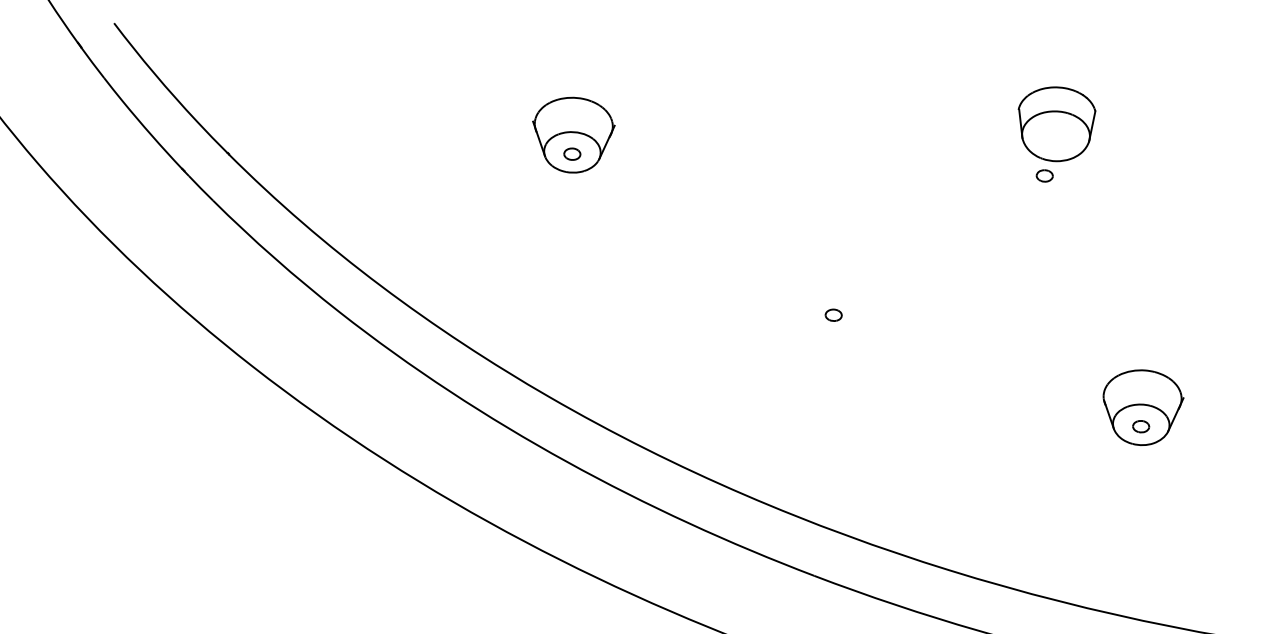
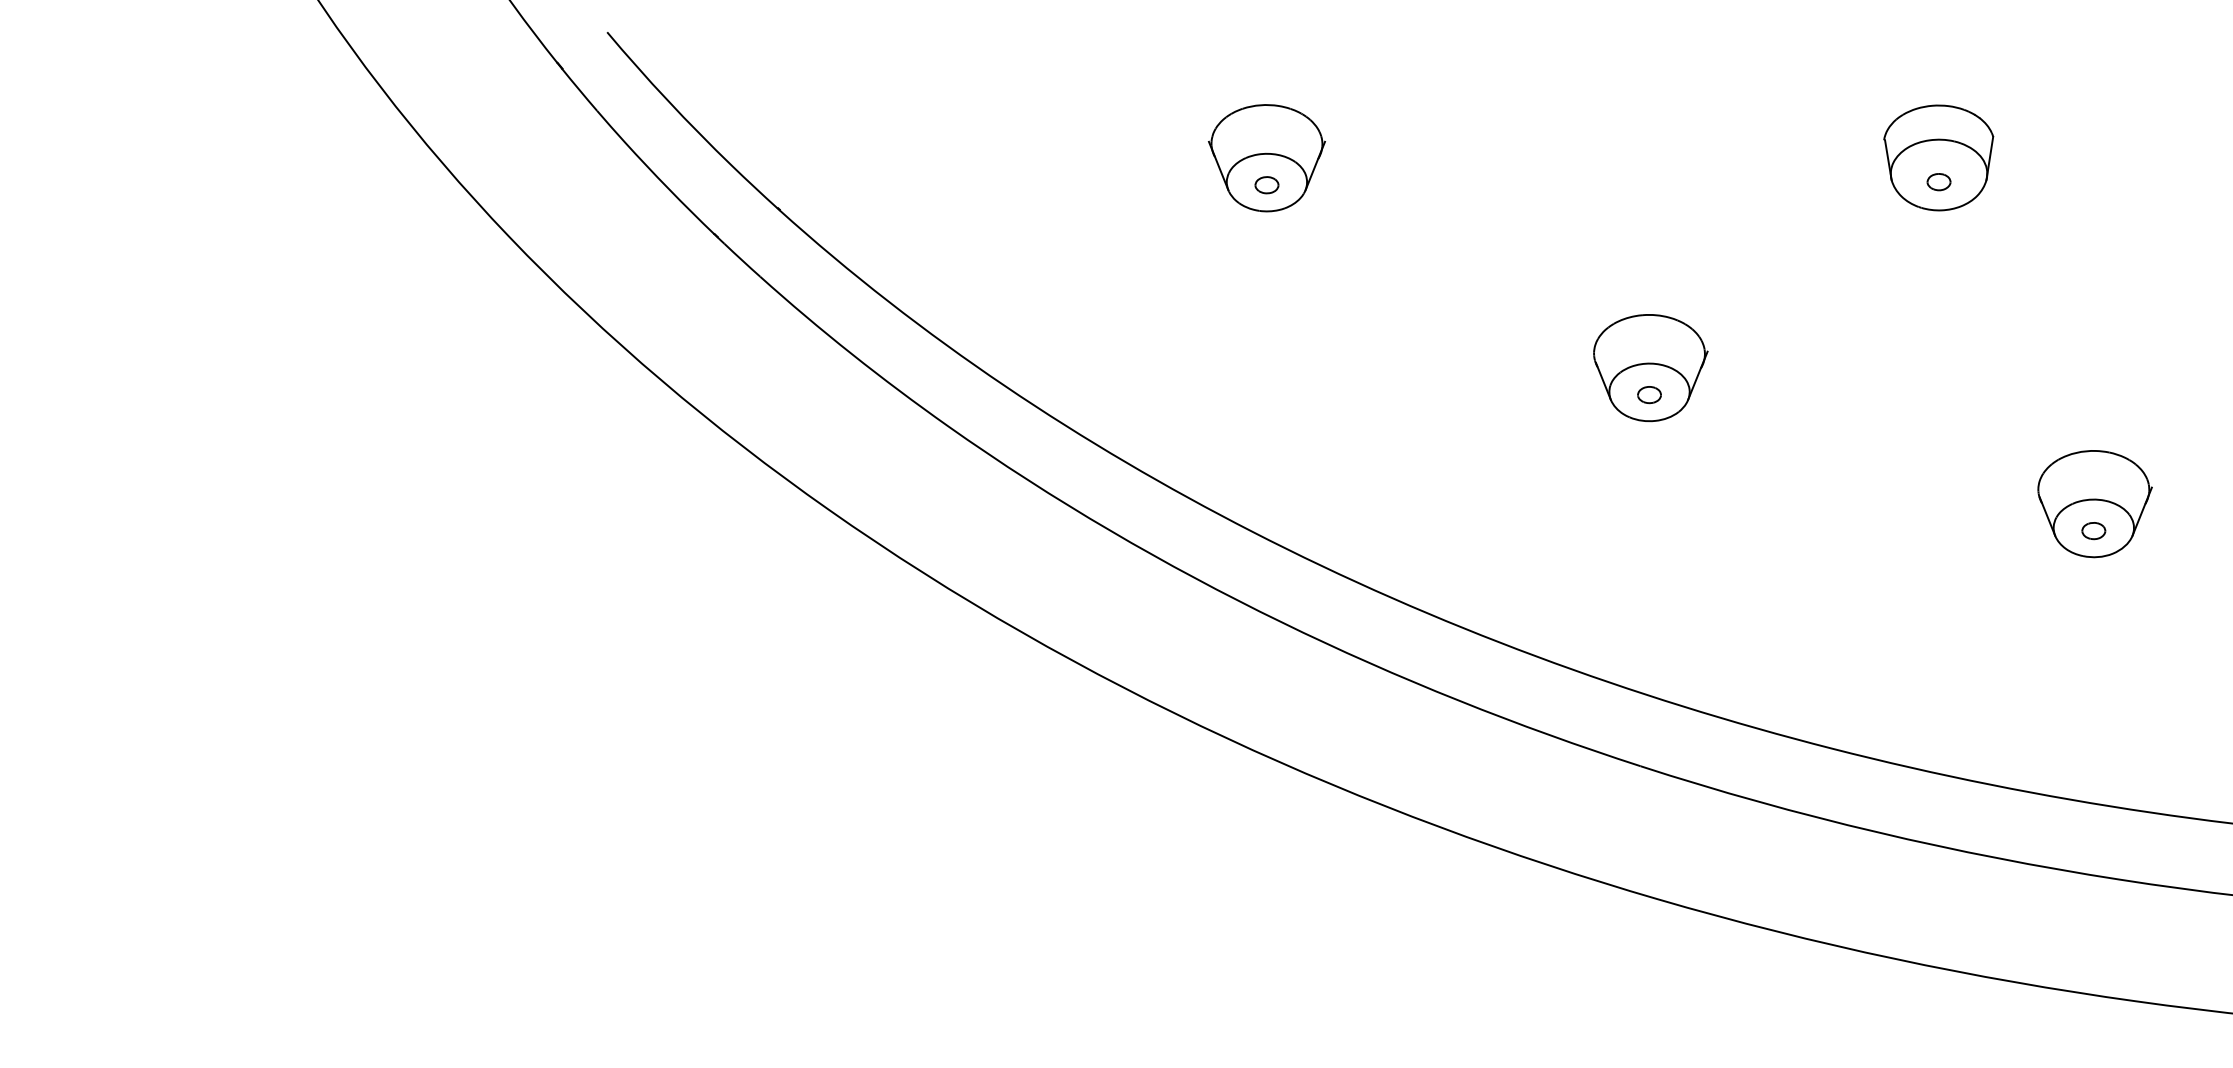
part: (1056, 123) -> (1938, 157), moved
part: (835, 296) -> (1650, 368), added

